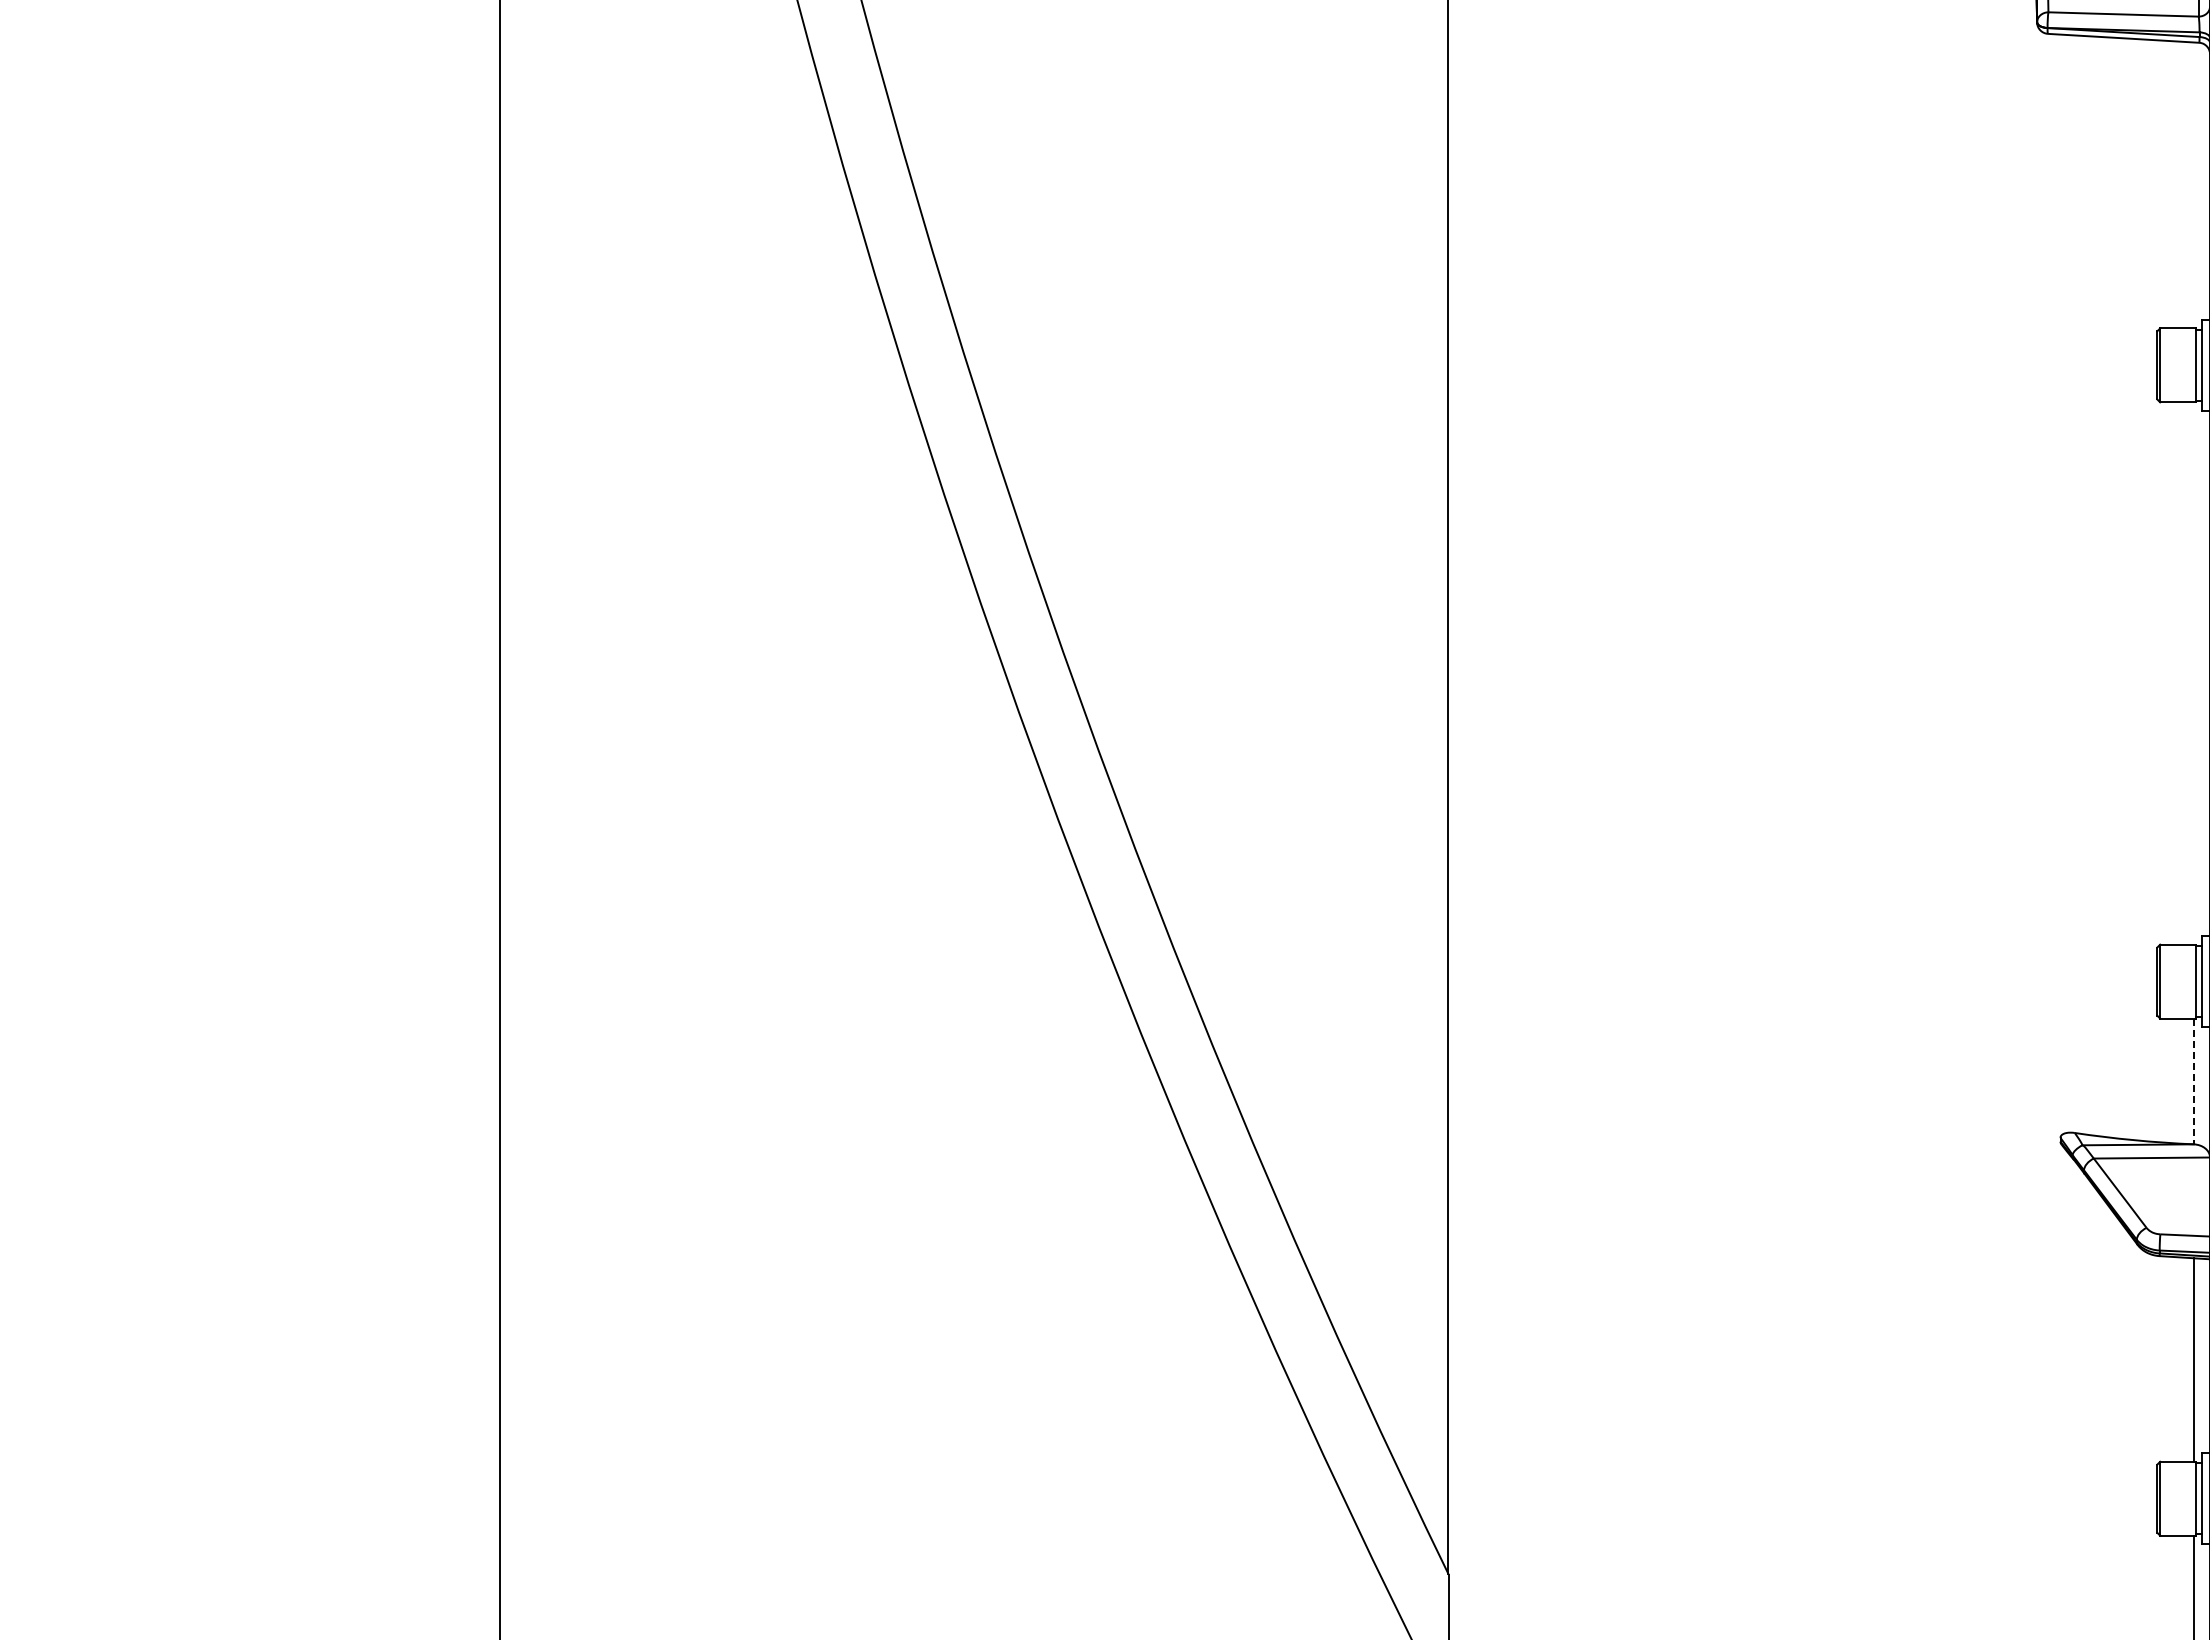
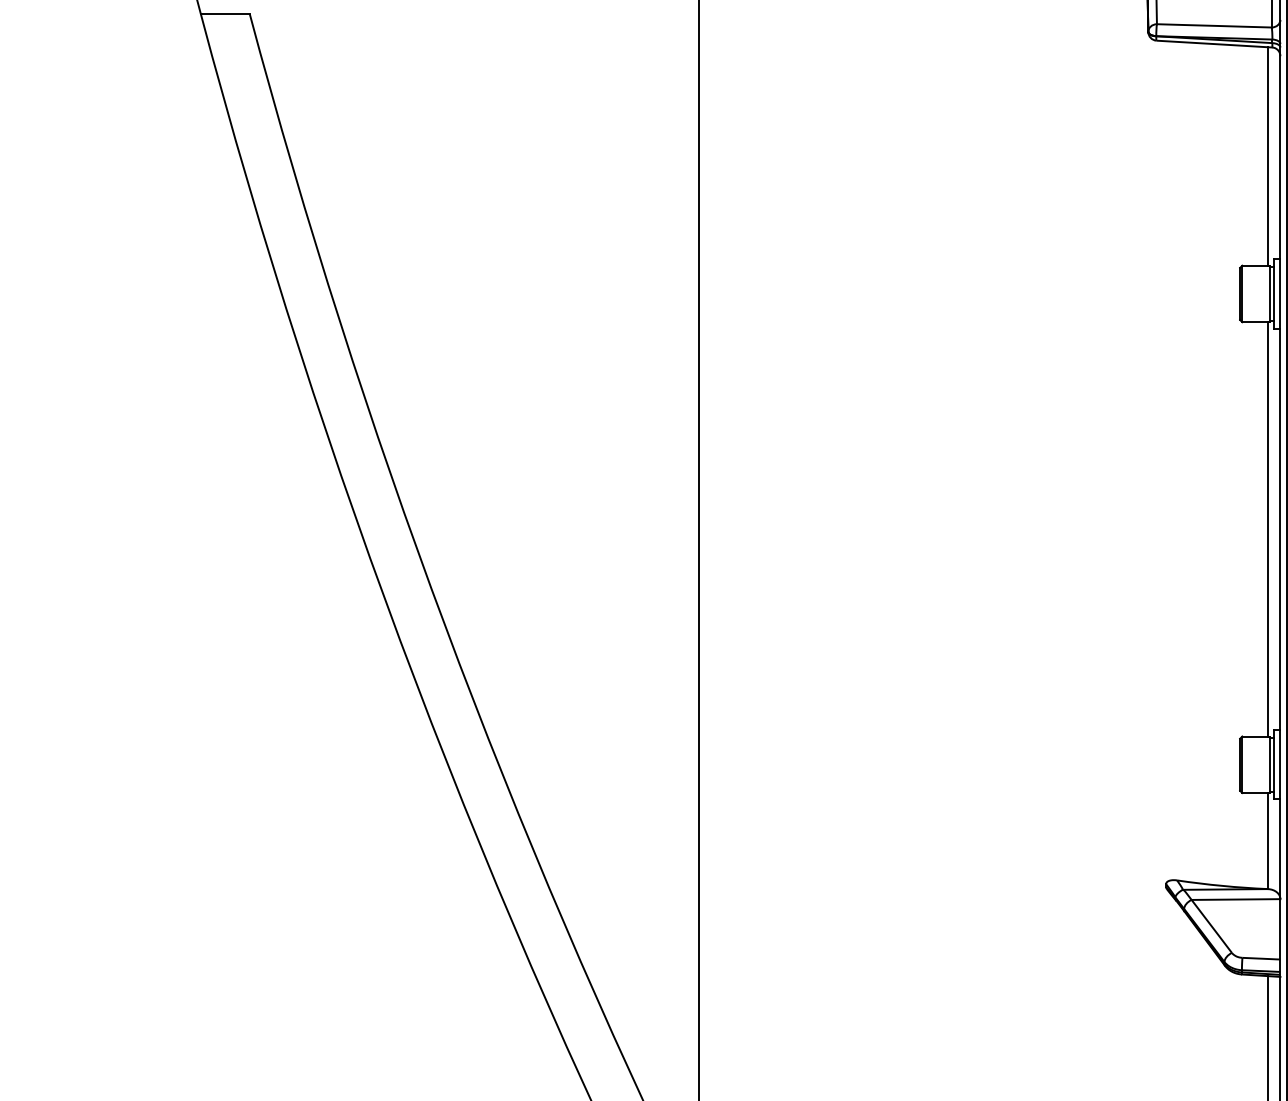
line: (2193, 185) -> (1267, 156), added
line: (2193, 673) -> (1267, 529), added
line: (2193, 1081) -> (1267, 841), dashed -> solid

